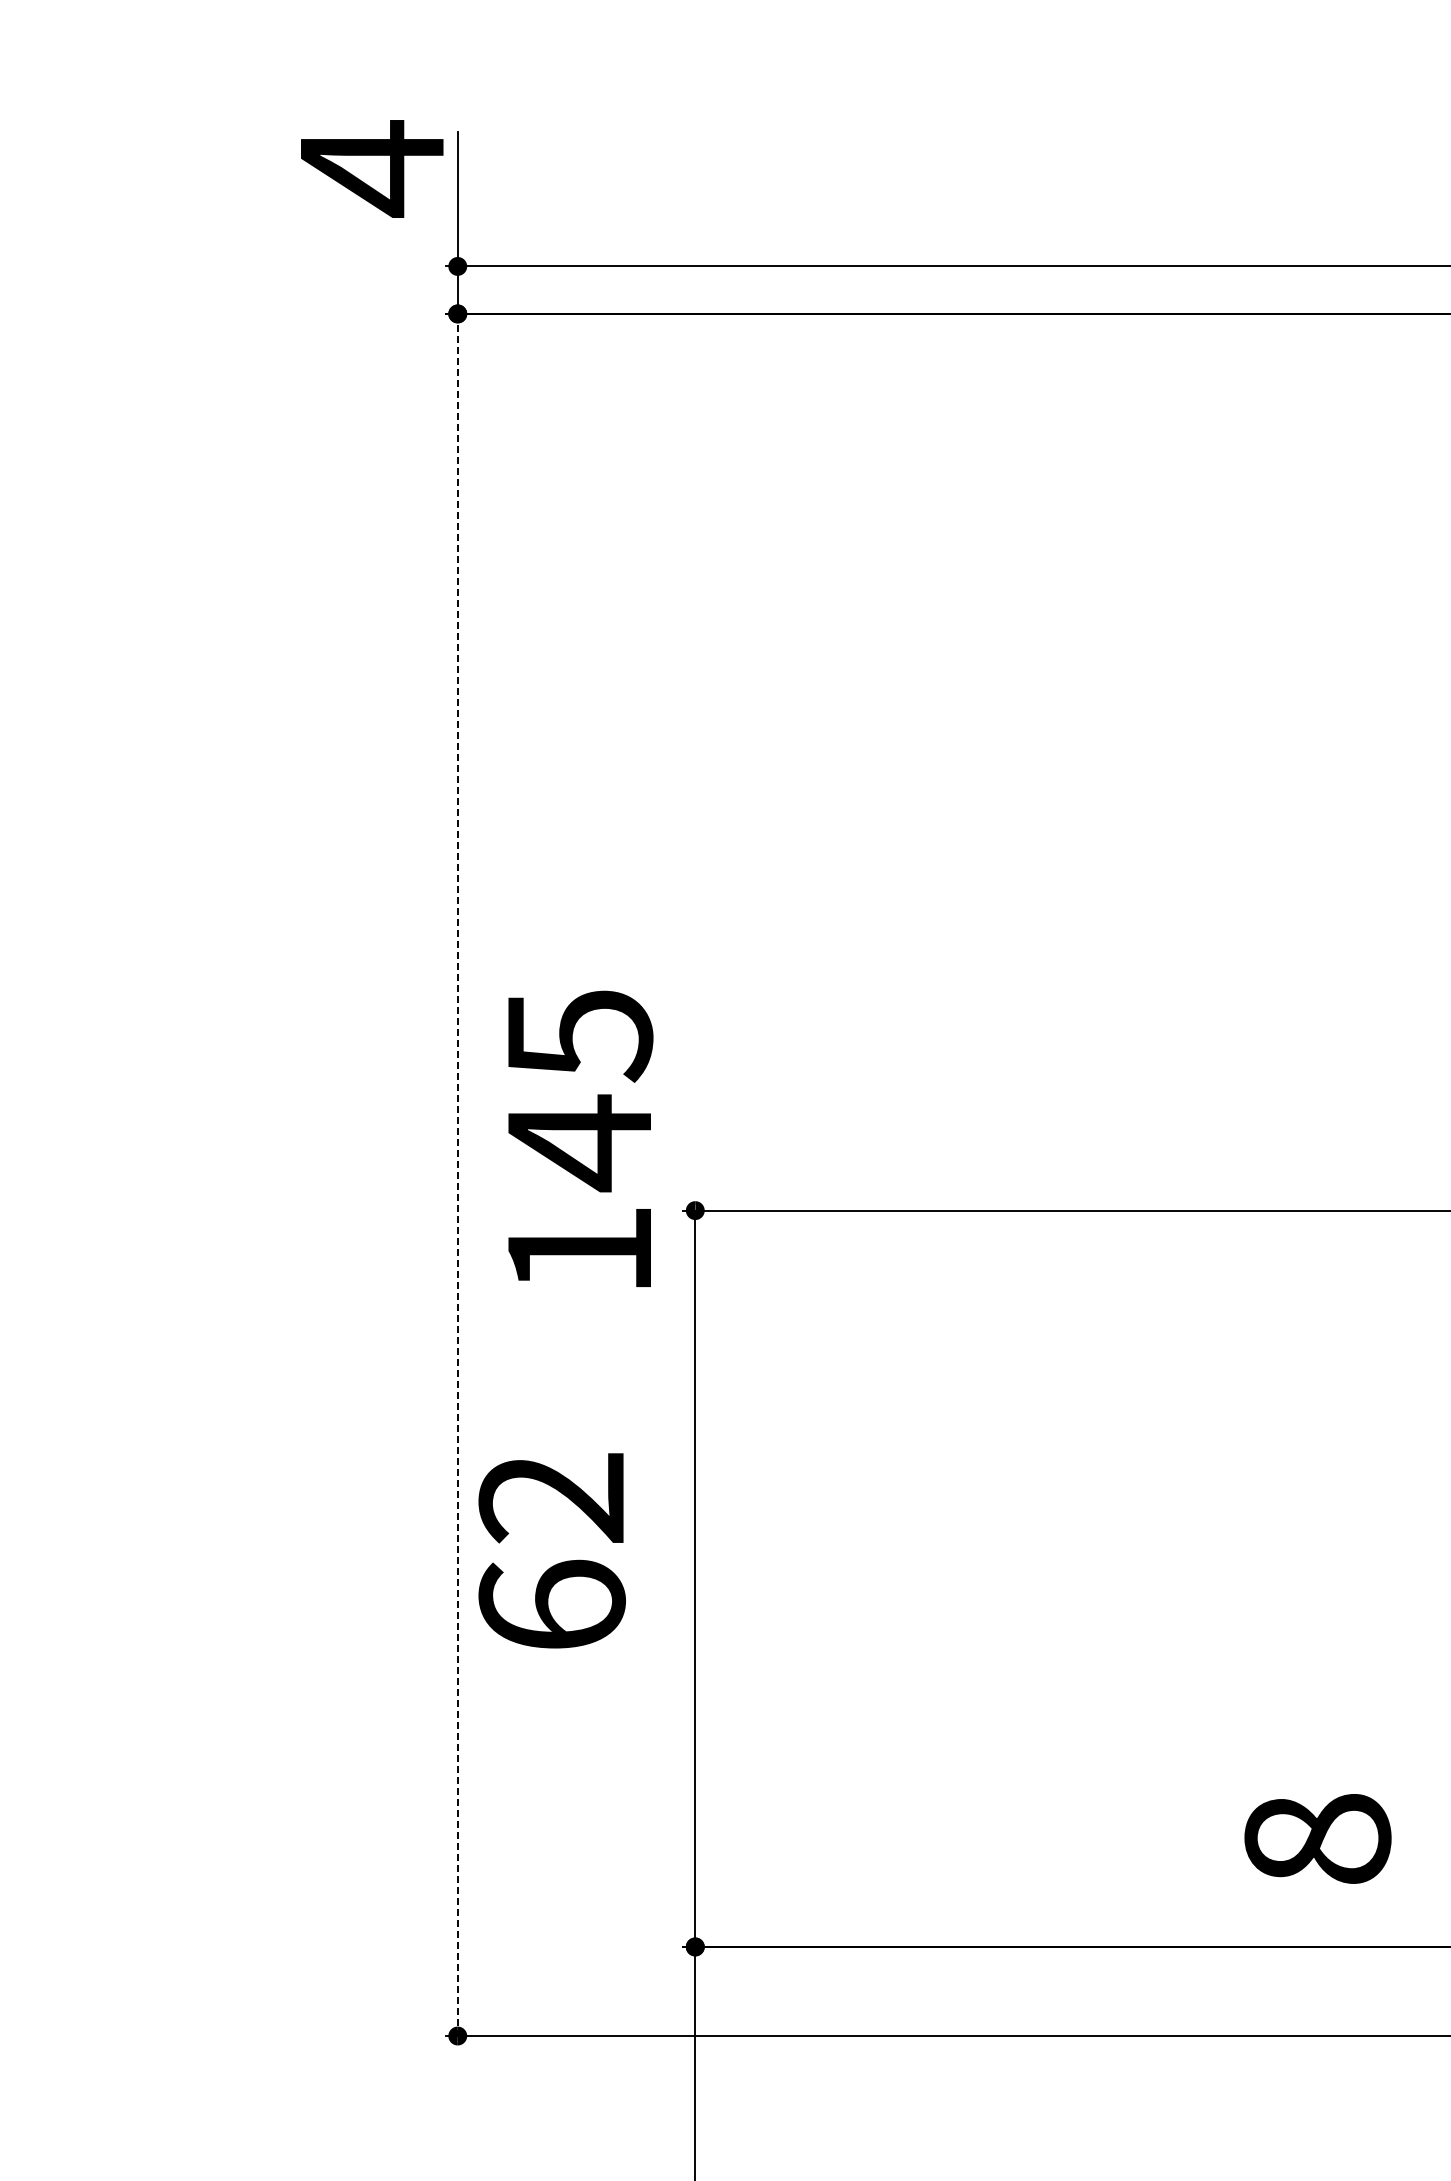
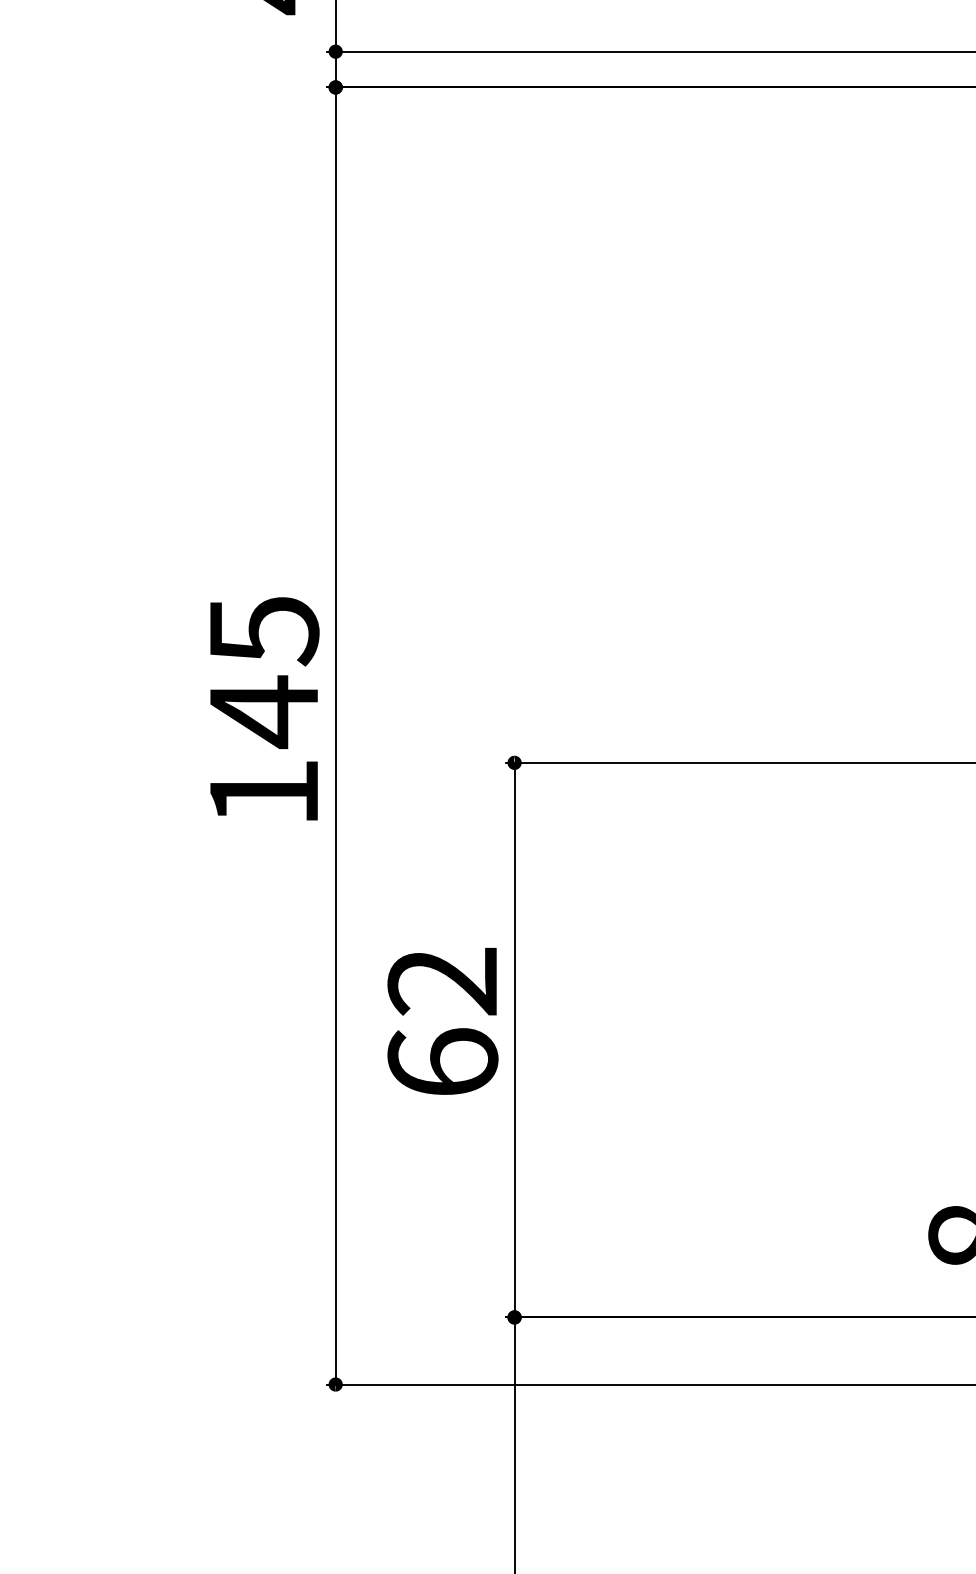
text: (580, 1138) -> (264, 708), moved
line: (457, 1175) -> (335, 736), dashed -> solid
text: (551, 1550) -> (442, 1021), moved

